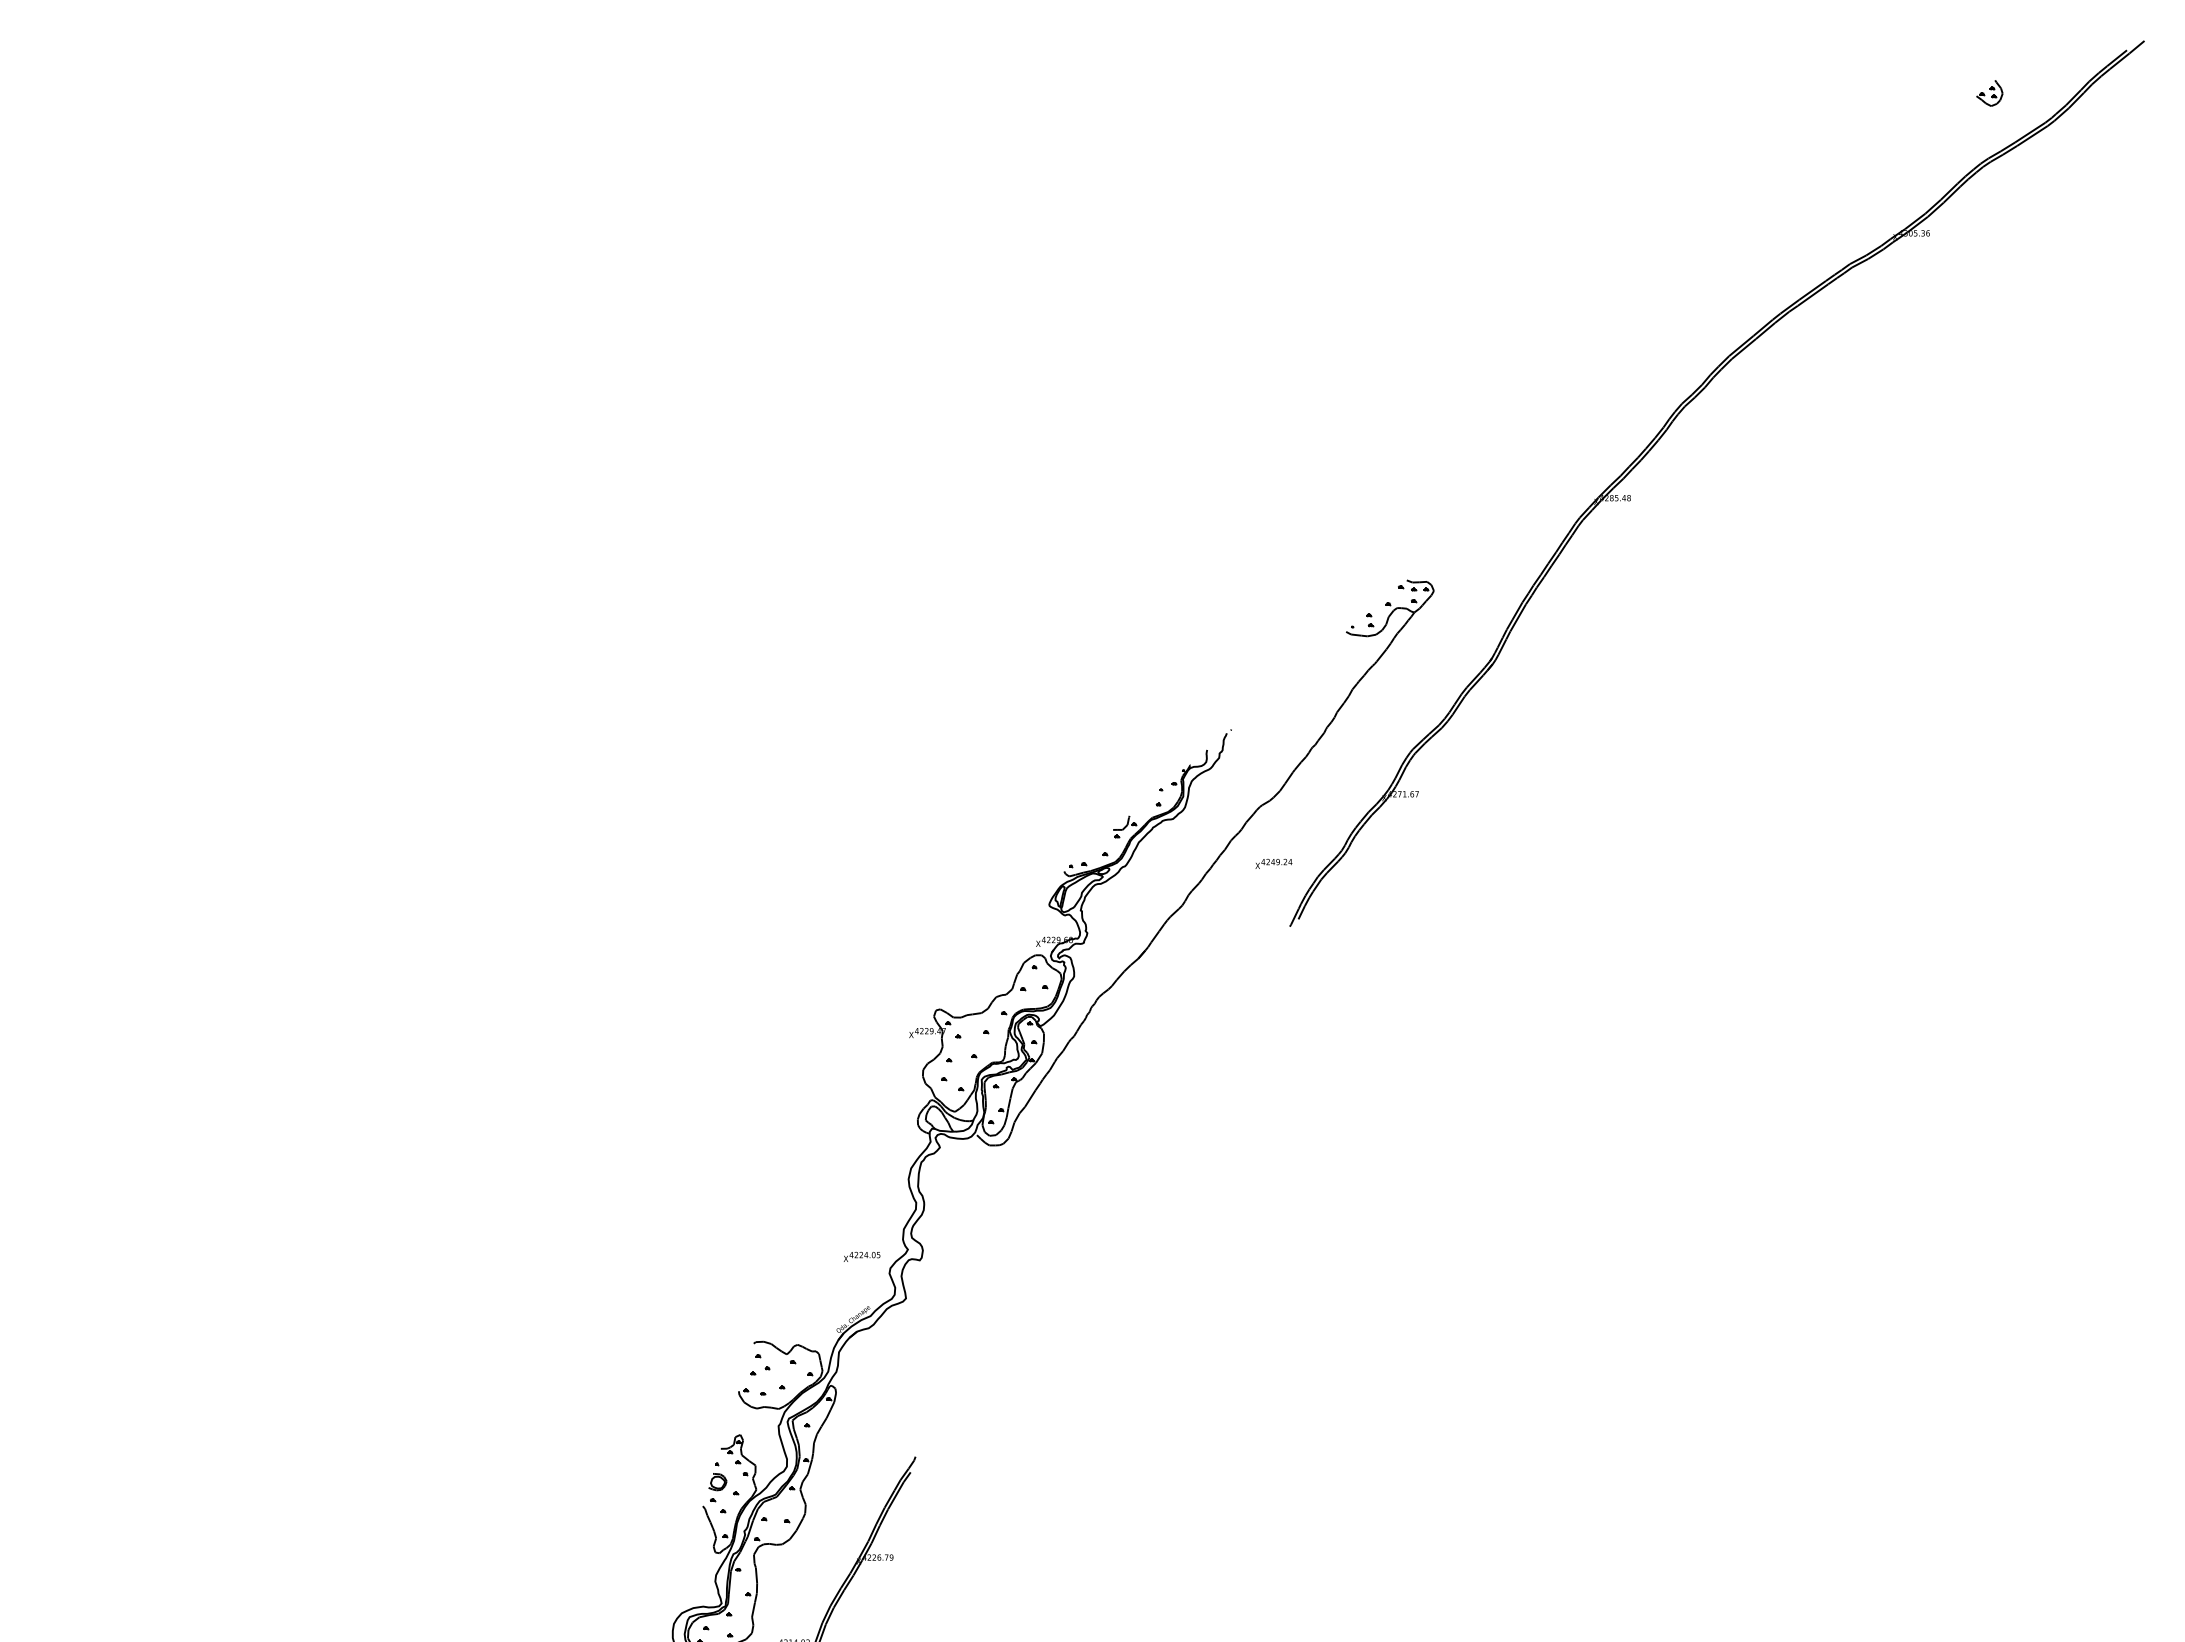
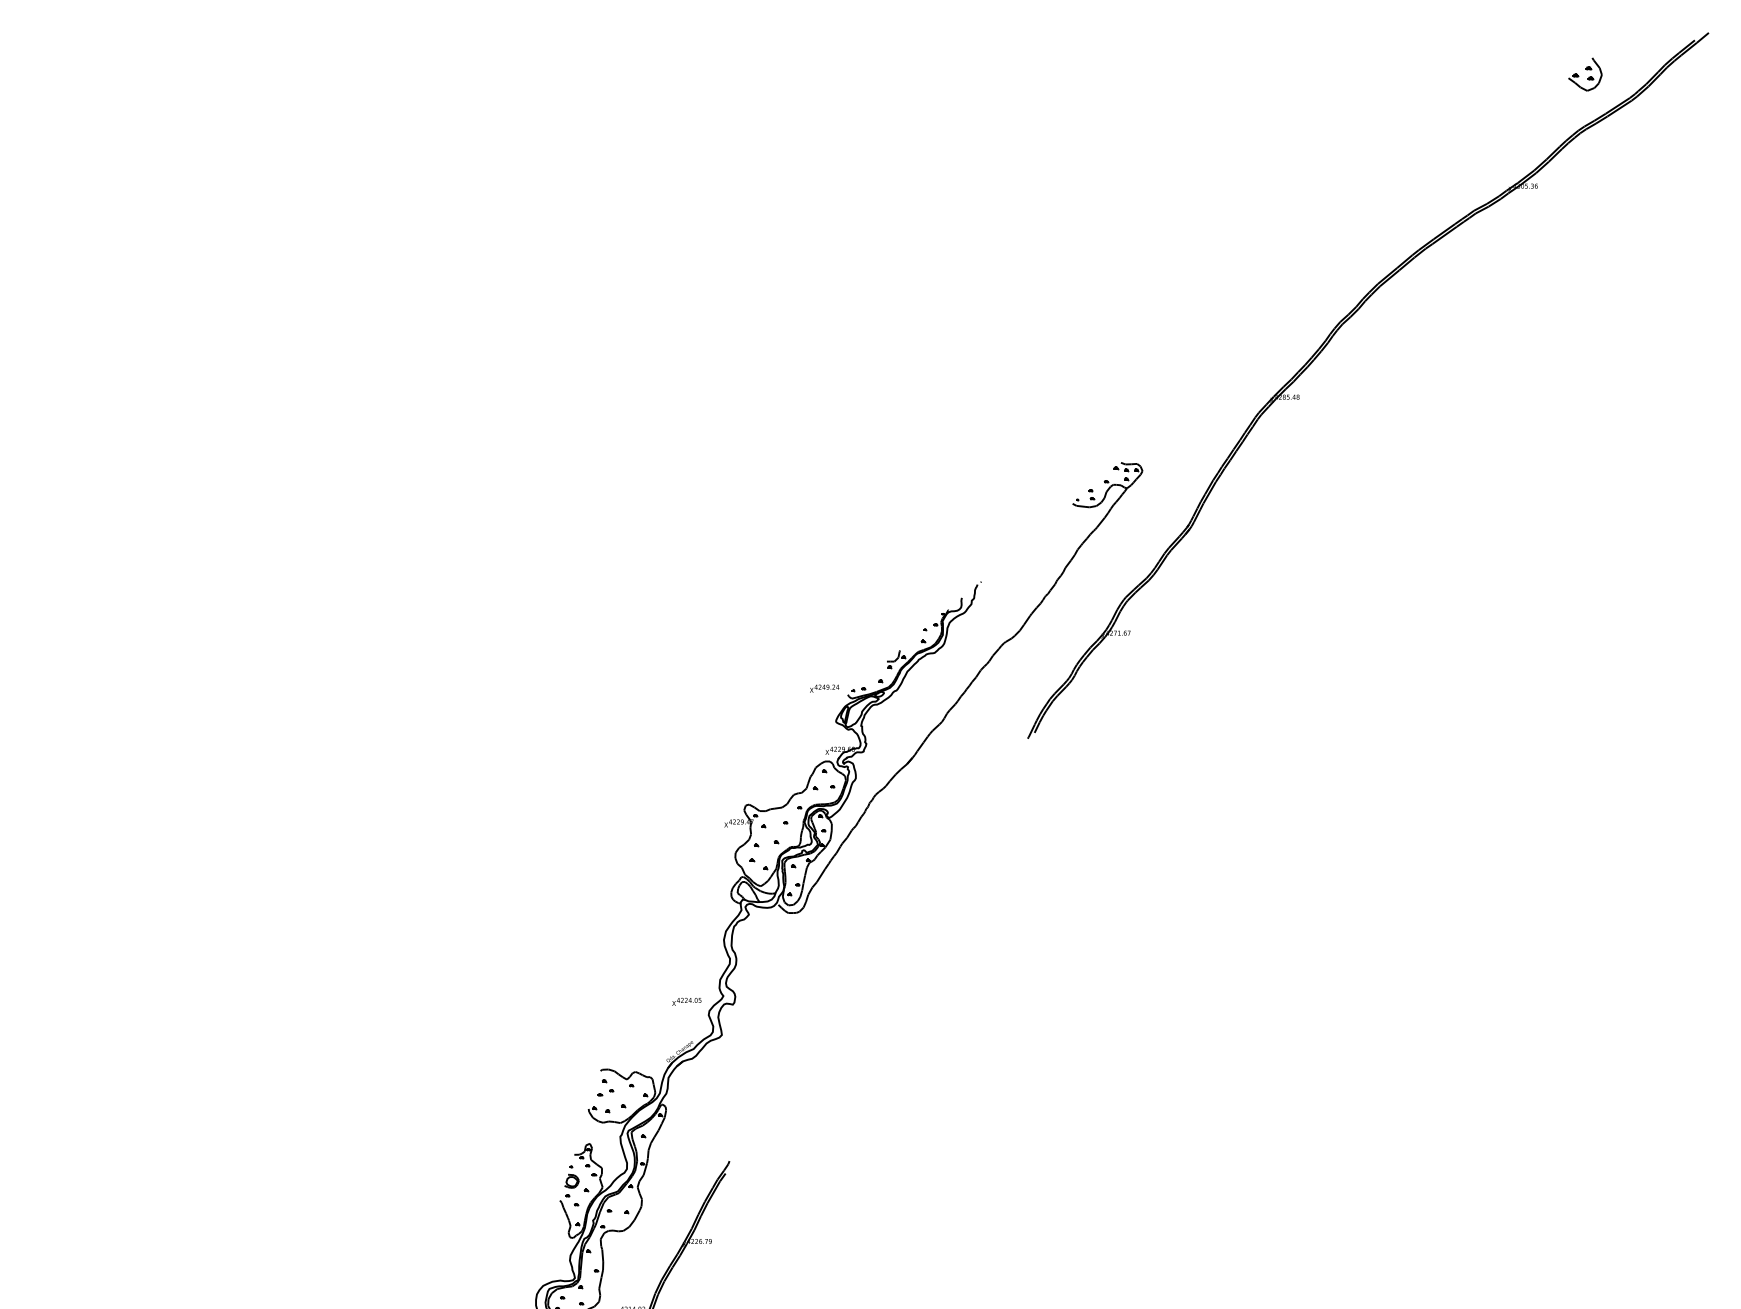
part: (1989, 93) -> (1585, 74), size x1.6
text: (1273, 863) -> (824, 688), moved

